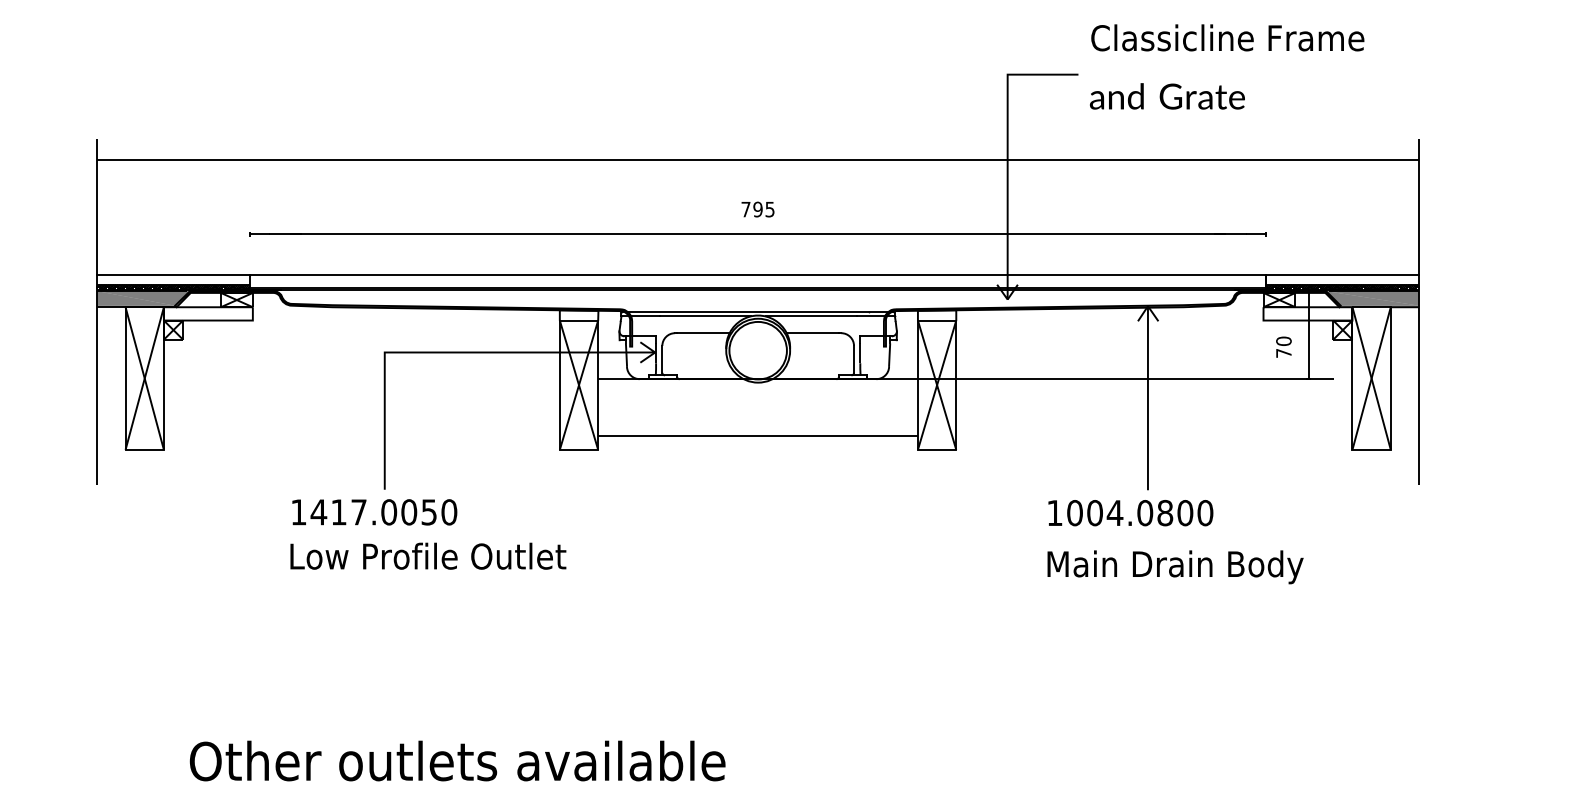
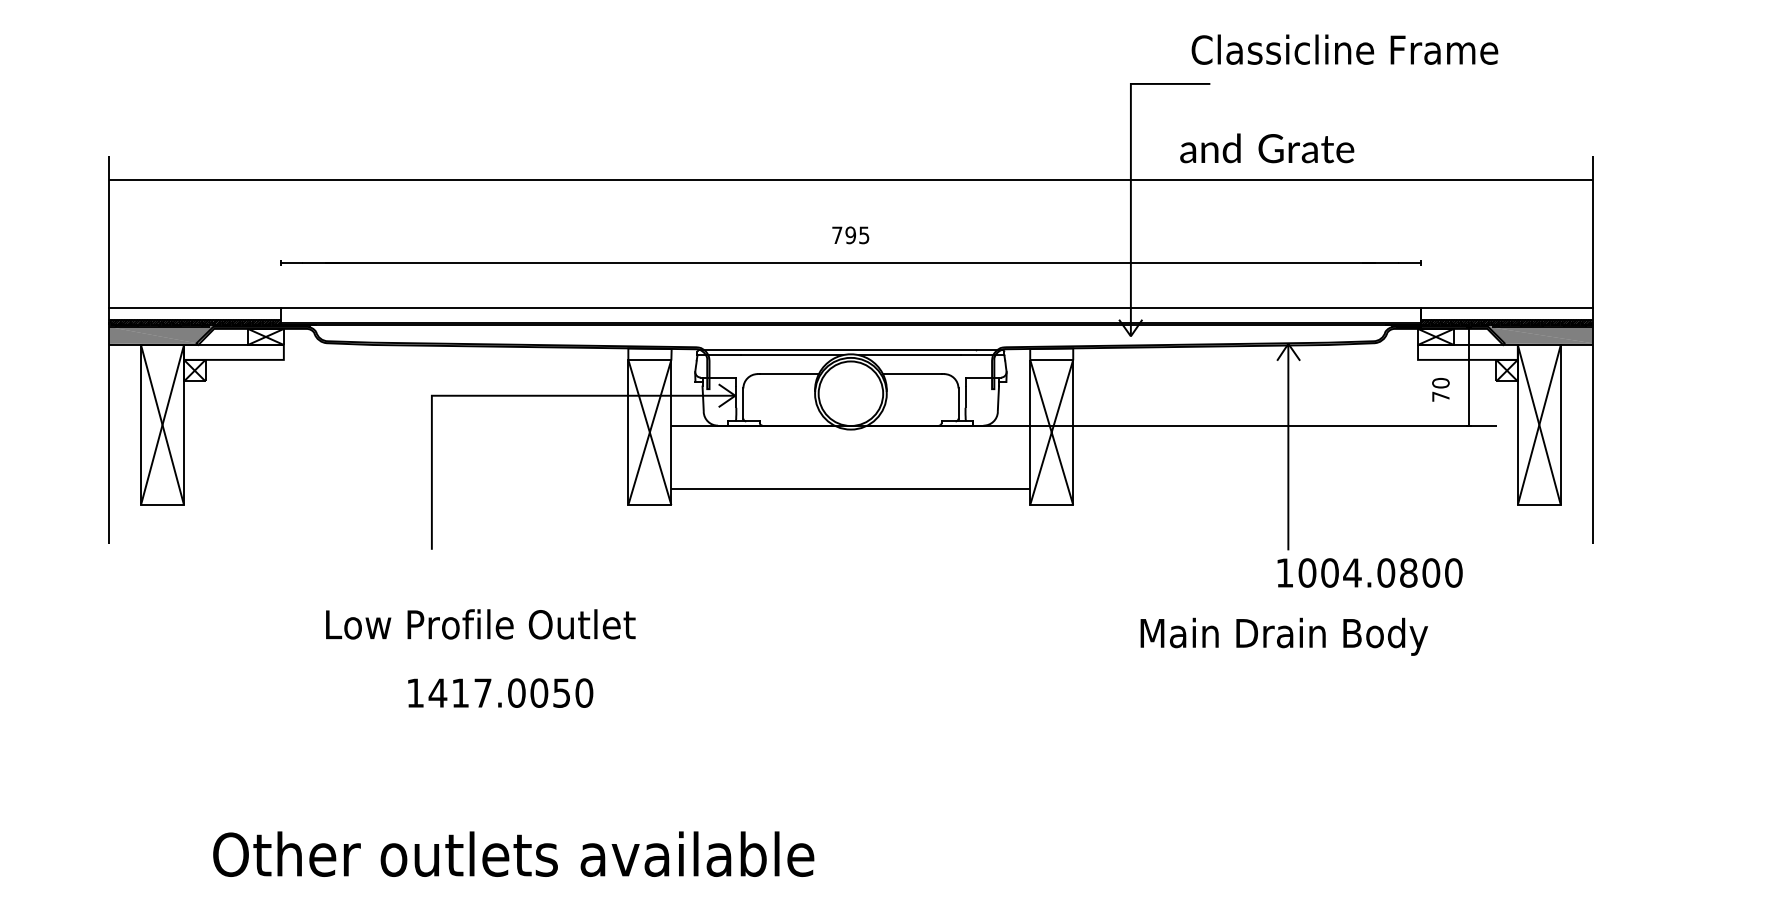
text: (1227, 37) -> (1344, 49), moved
text: (1167, 96) -> (1267, 148), moved
text: (374, 511) -> (500, 692), moved
text: (1130, 512) -> (1369, 572), moved
text: (1174, 567) -> (1283, 636), moved

